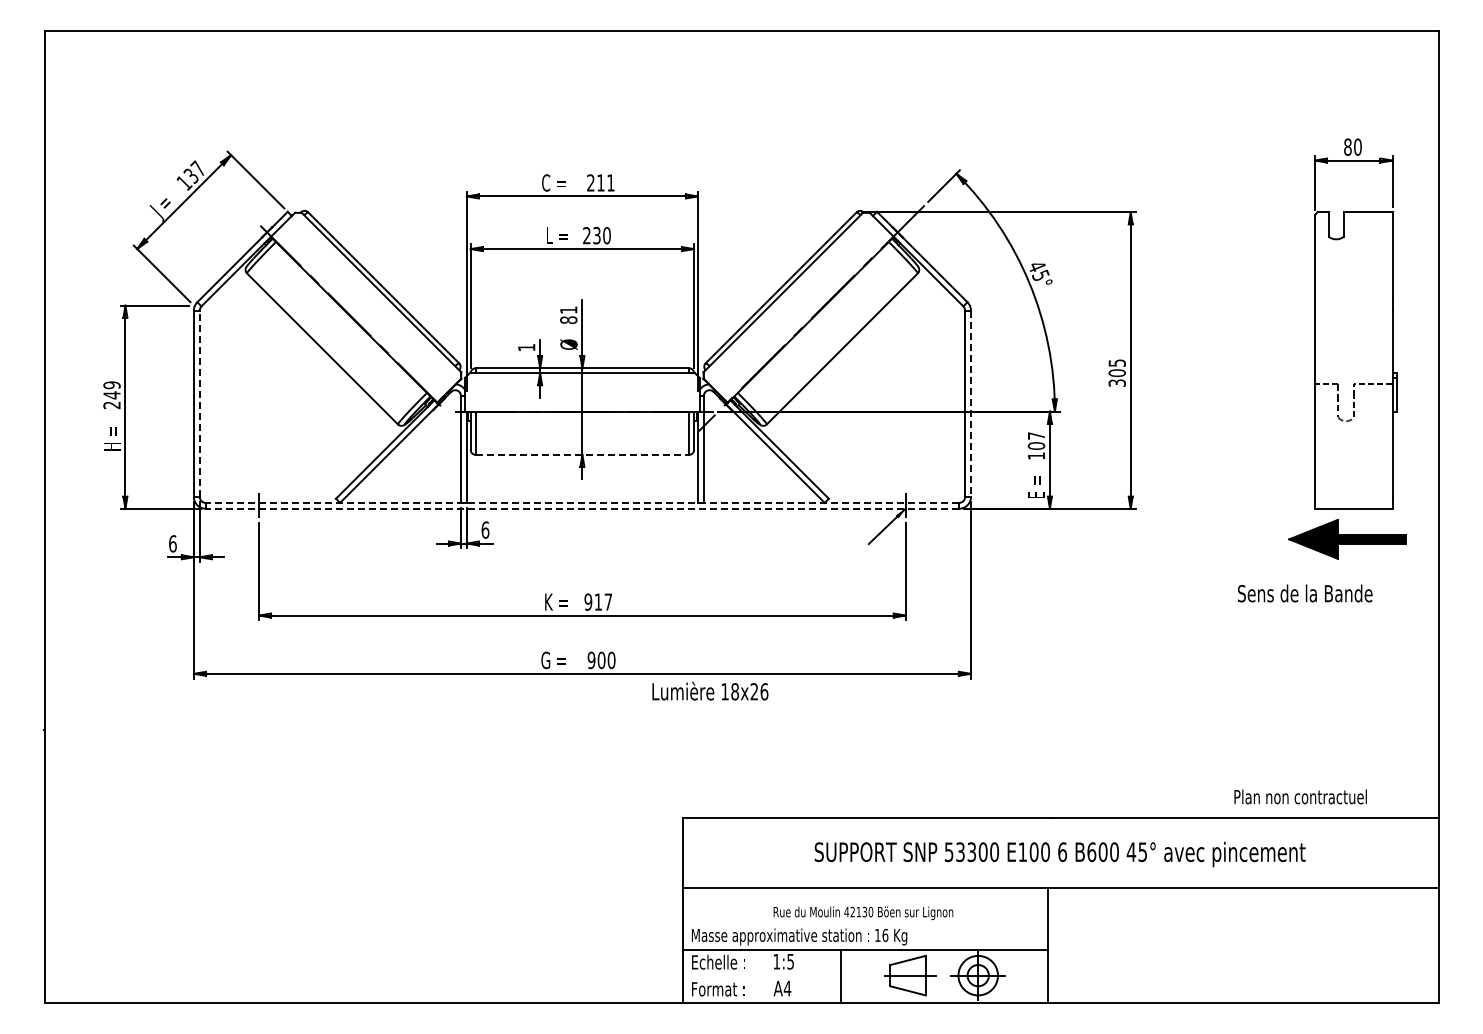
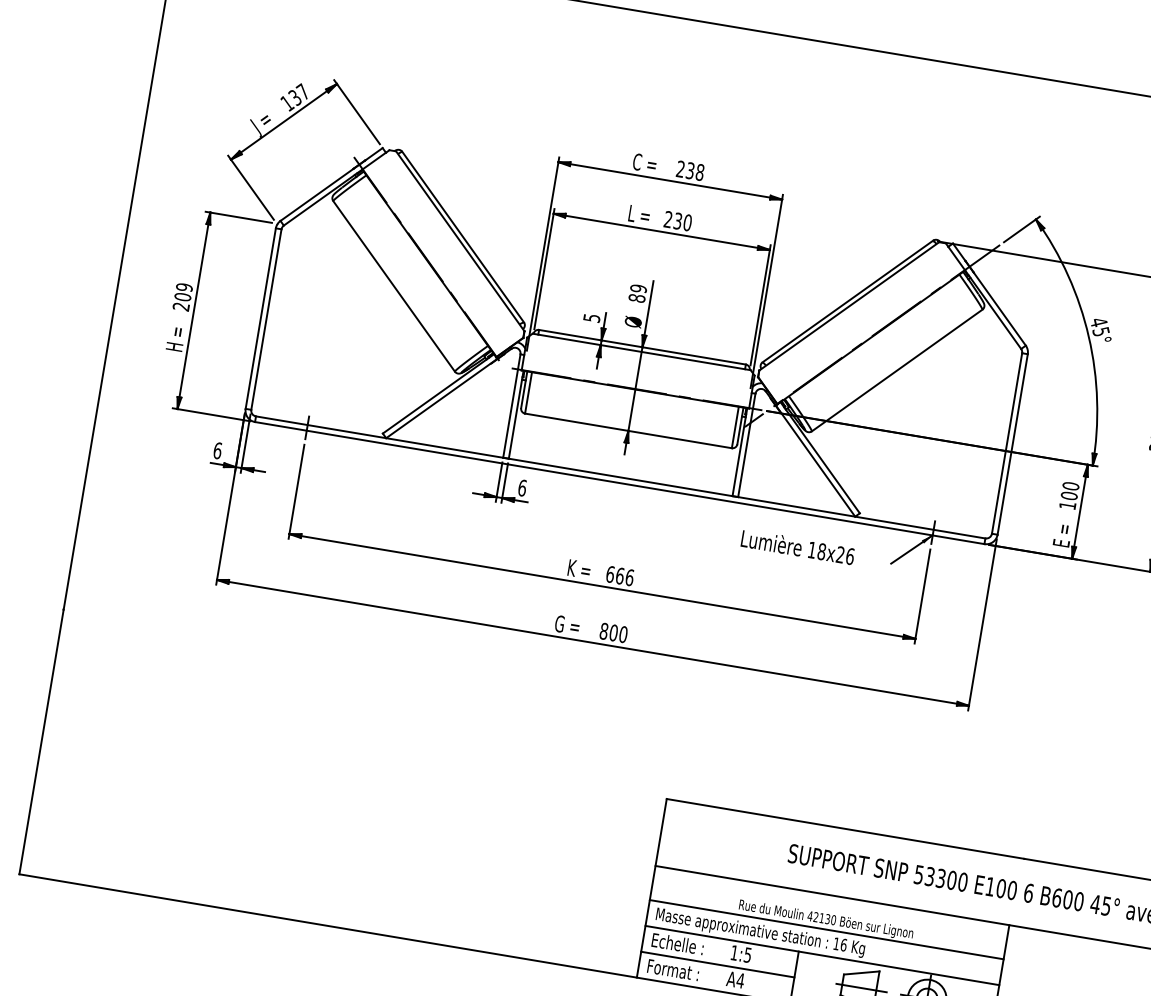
text: (605, 182) -> (694, 171), 211 -> 238
text: (568, 310) -> (638, 289), 81 -> 89
text: (526, 347) -> (591, 318), 1 -> 5
text: (111, 395) -> (182, 297), 249 -> 209
line: (199, 403) -> (266, 319), dashed -> solid
line: (970, 404) -> (1012, 445), dashed -> solid
text: (1036, 435) -> (1071, 485), 107 -> 100
line: (582, 454) -> (628, 430), dashed -> solid
line: (582, 502) -> (620, 477), dashed -> solid
line: (582, 508) -> (619, 482), dashed -> solid
text: (598, 601) -> (620, 575), 917 -> 666
text: (591, 660) -> (603, 631), 900 -> 800
text: (710, 690) -> (798, 546), moved
line: (865, 922) -> (826, 929), added
line: (761, 976) -> (717, 964), added

